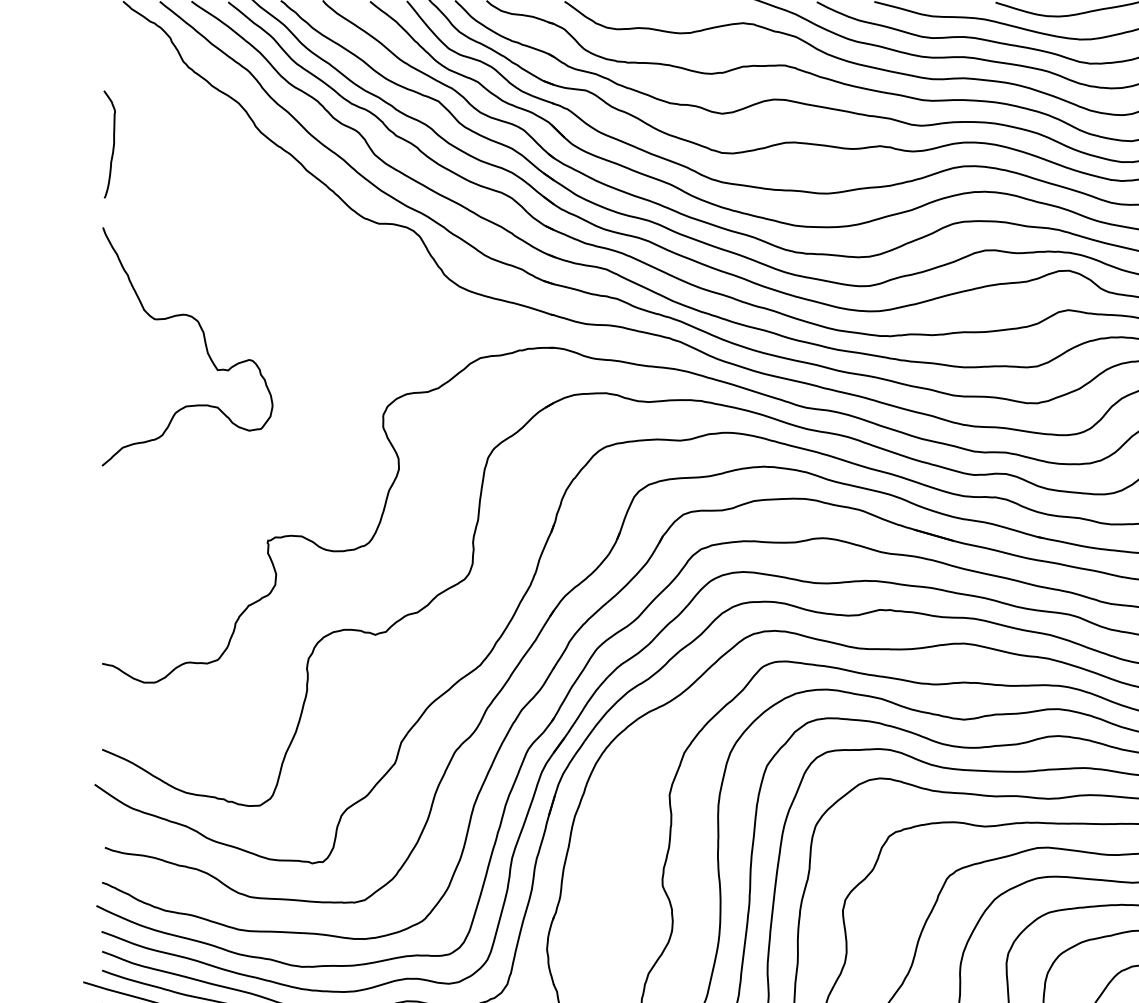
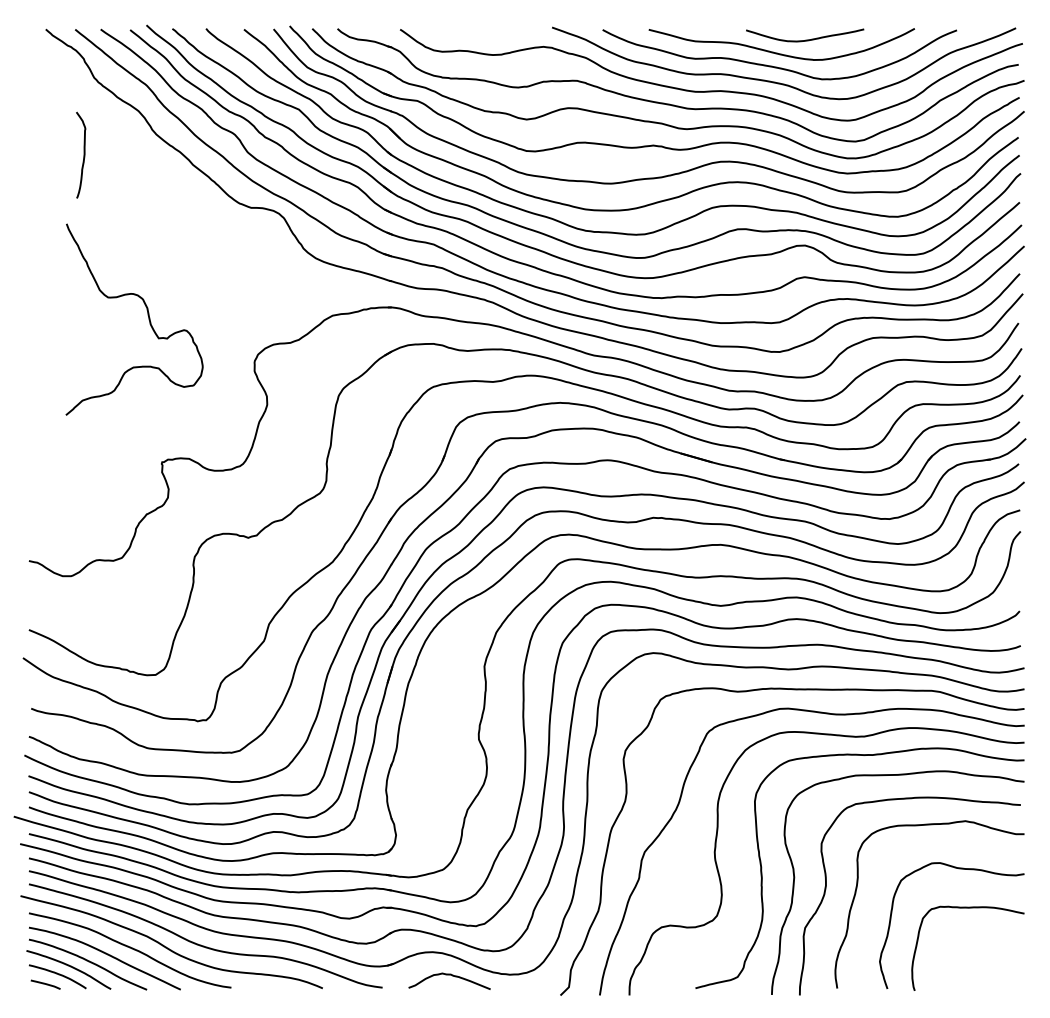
curve: (112, 143) -> (83, 154), moved
curve: (203, 341) -> (147, 315), moved

